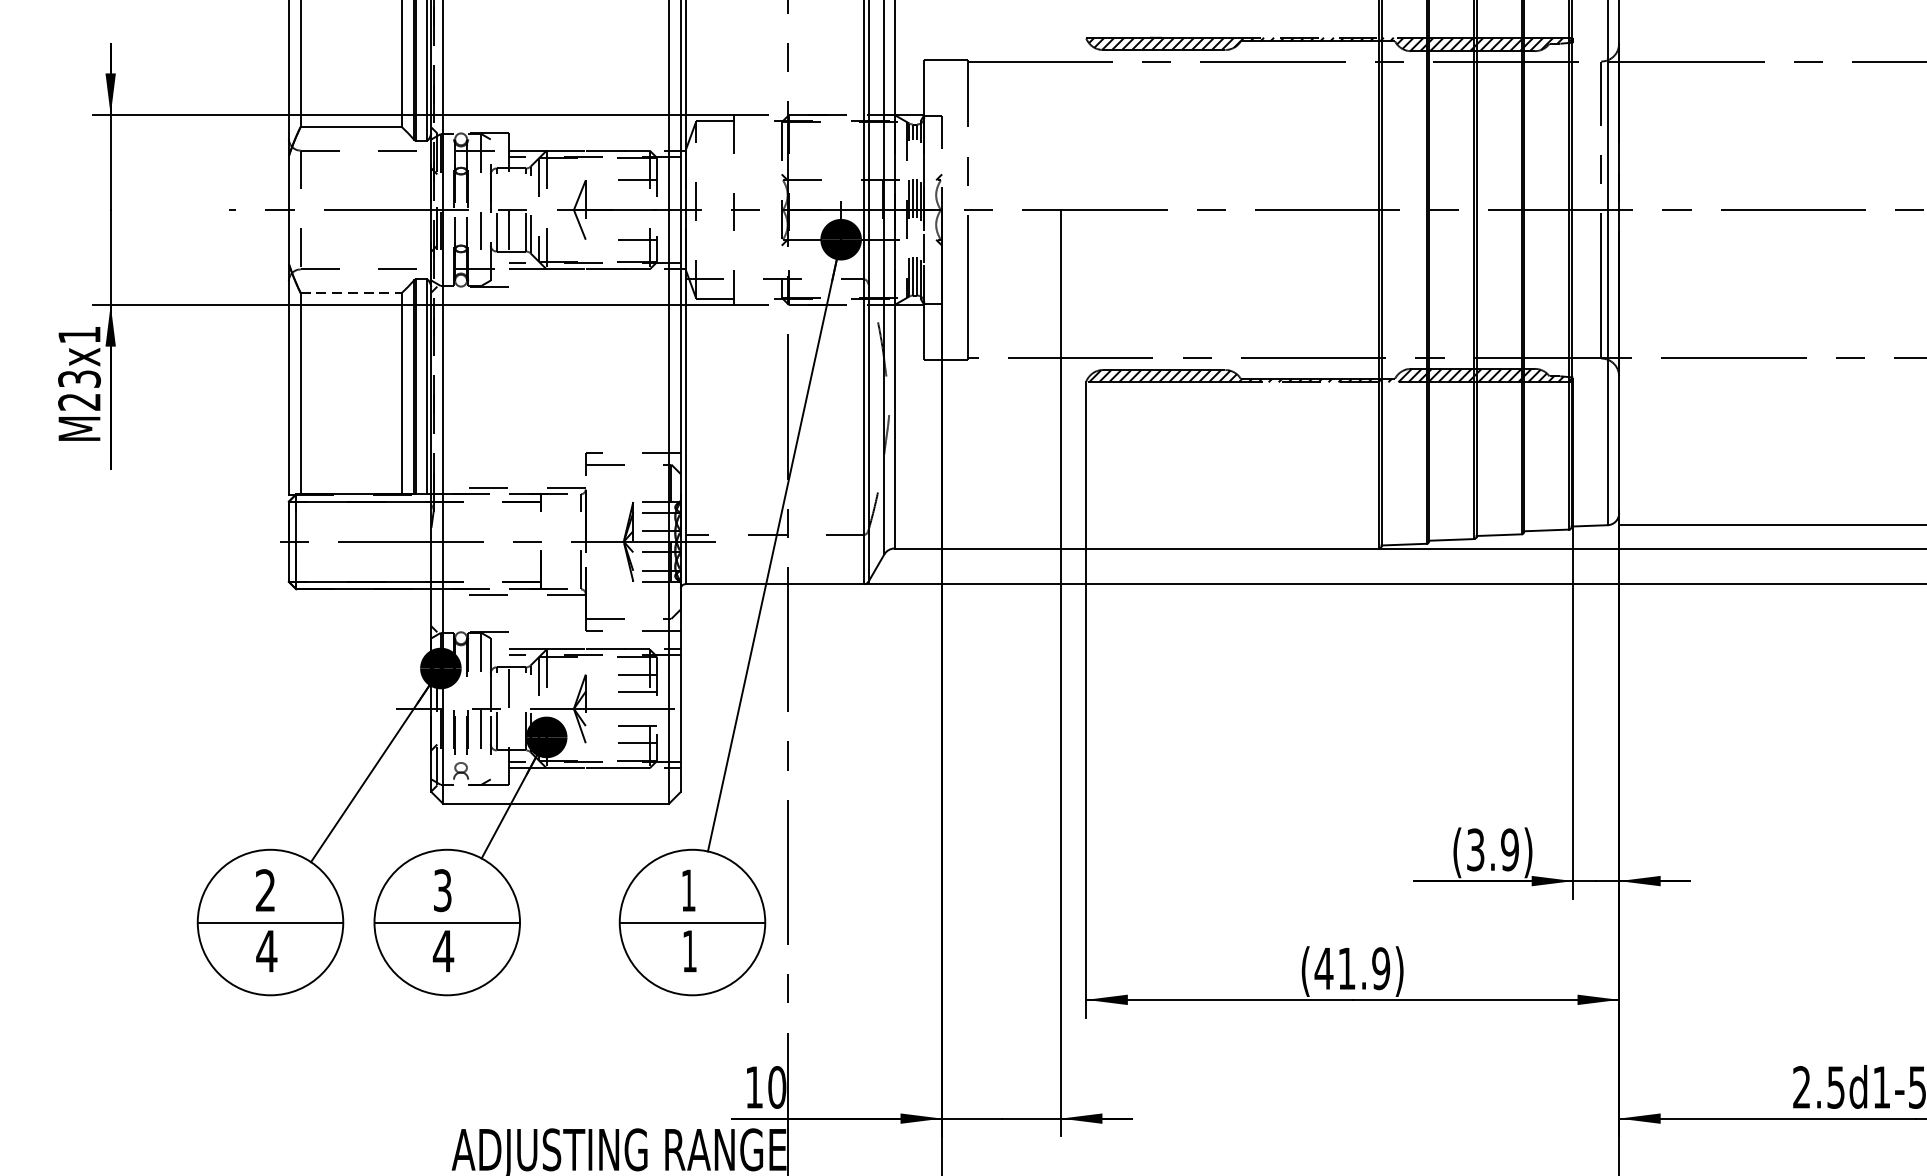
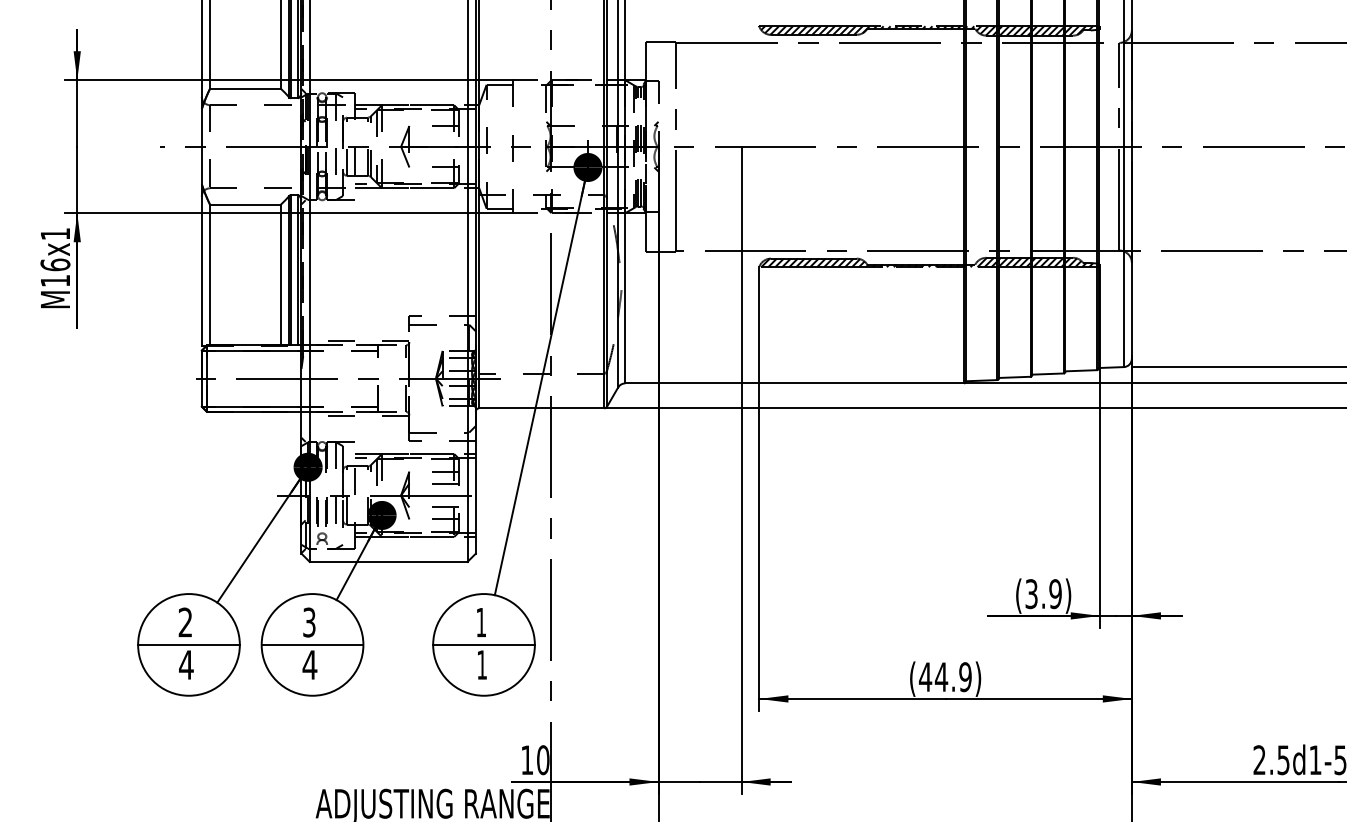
line: (351, 292) -> (245, 204), dashed -> solid
text: (79, 389) -> (55, 272), M23x1 -> M16x1
text: (1346, 967) -> (941, 676), (41.9) -> (44.9)

